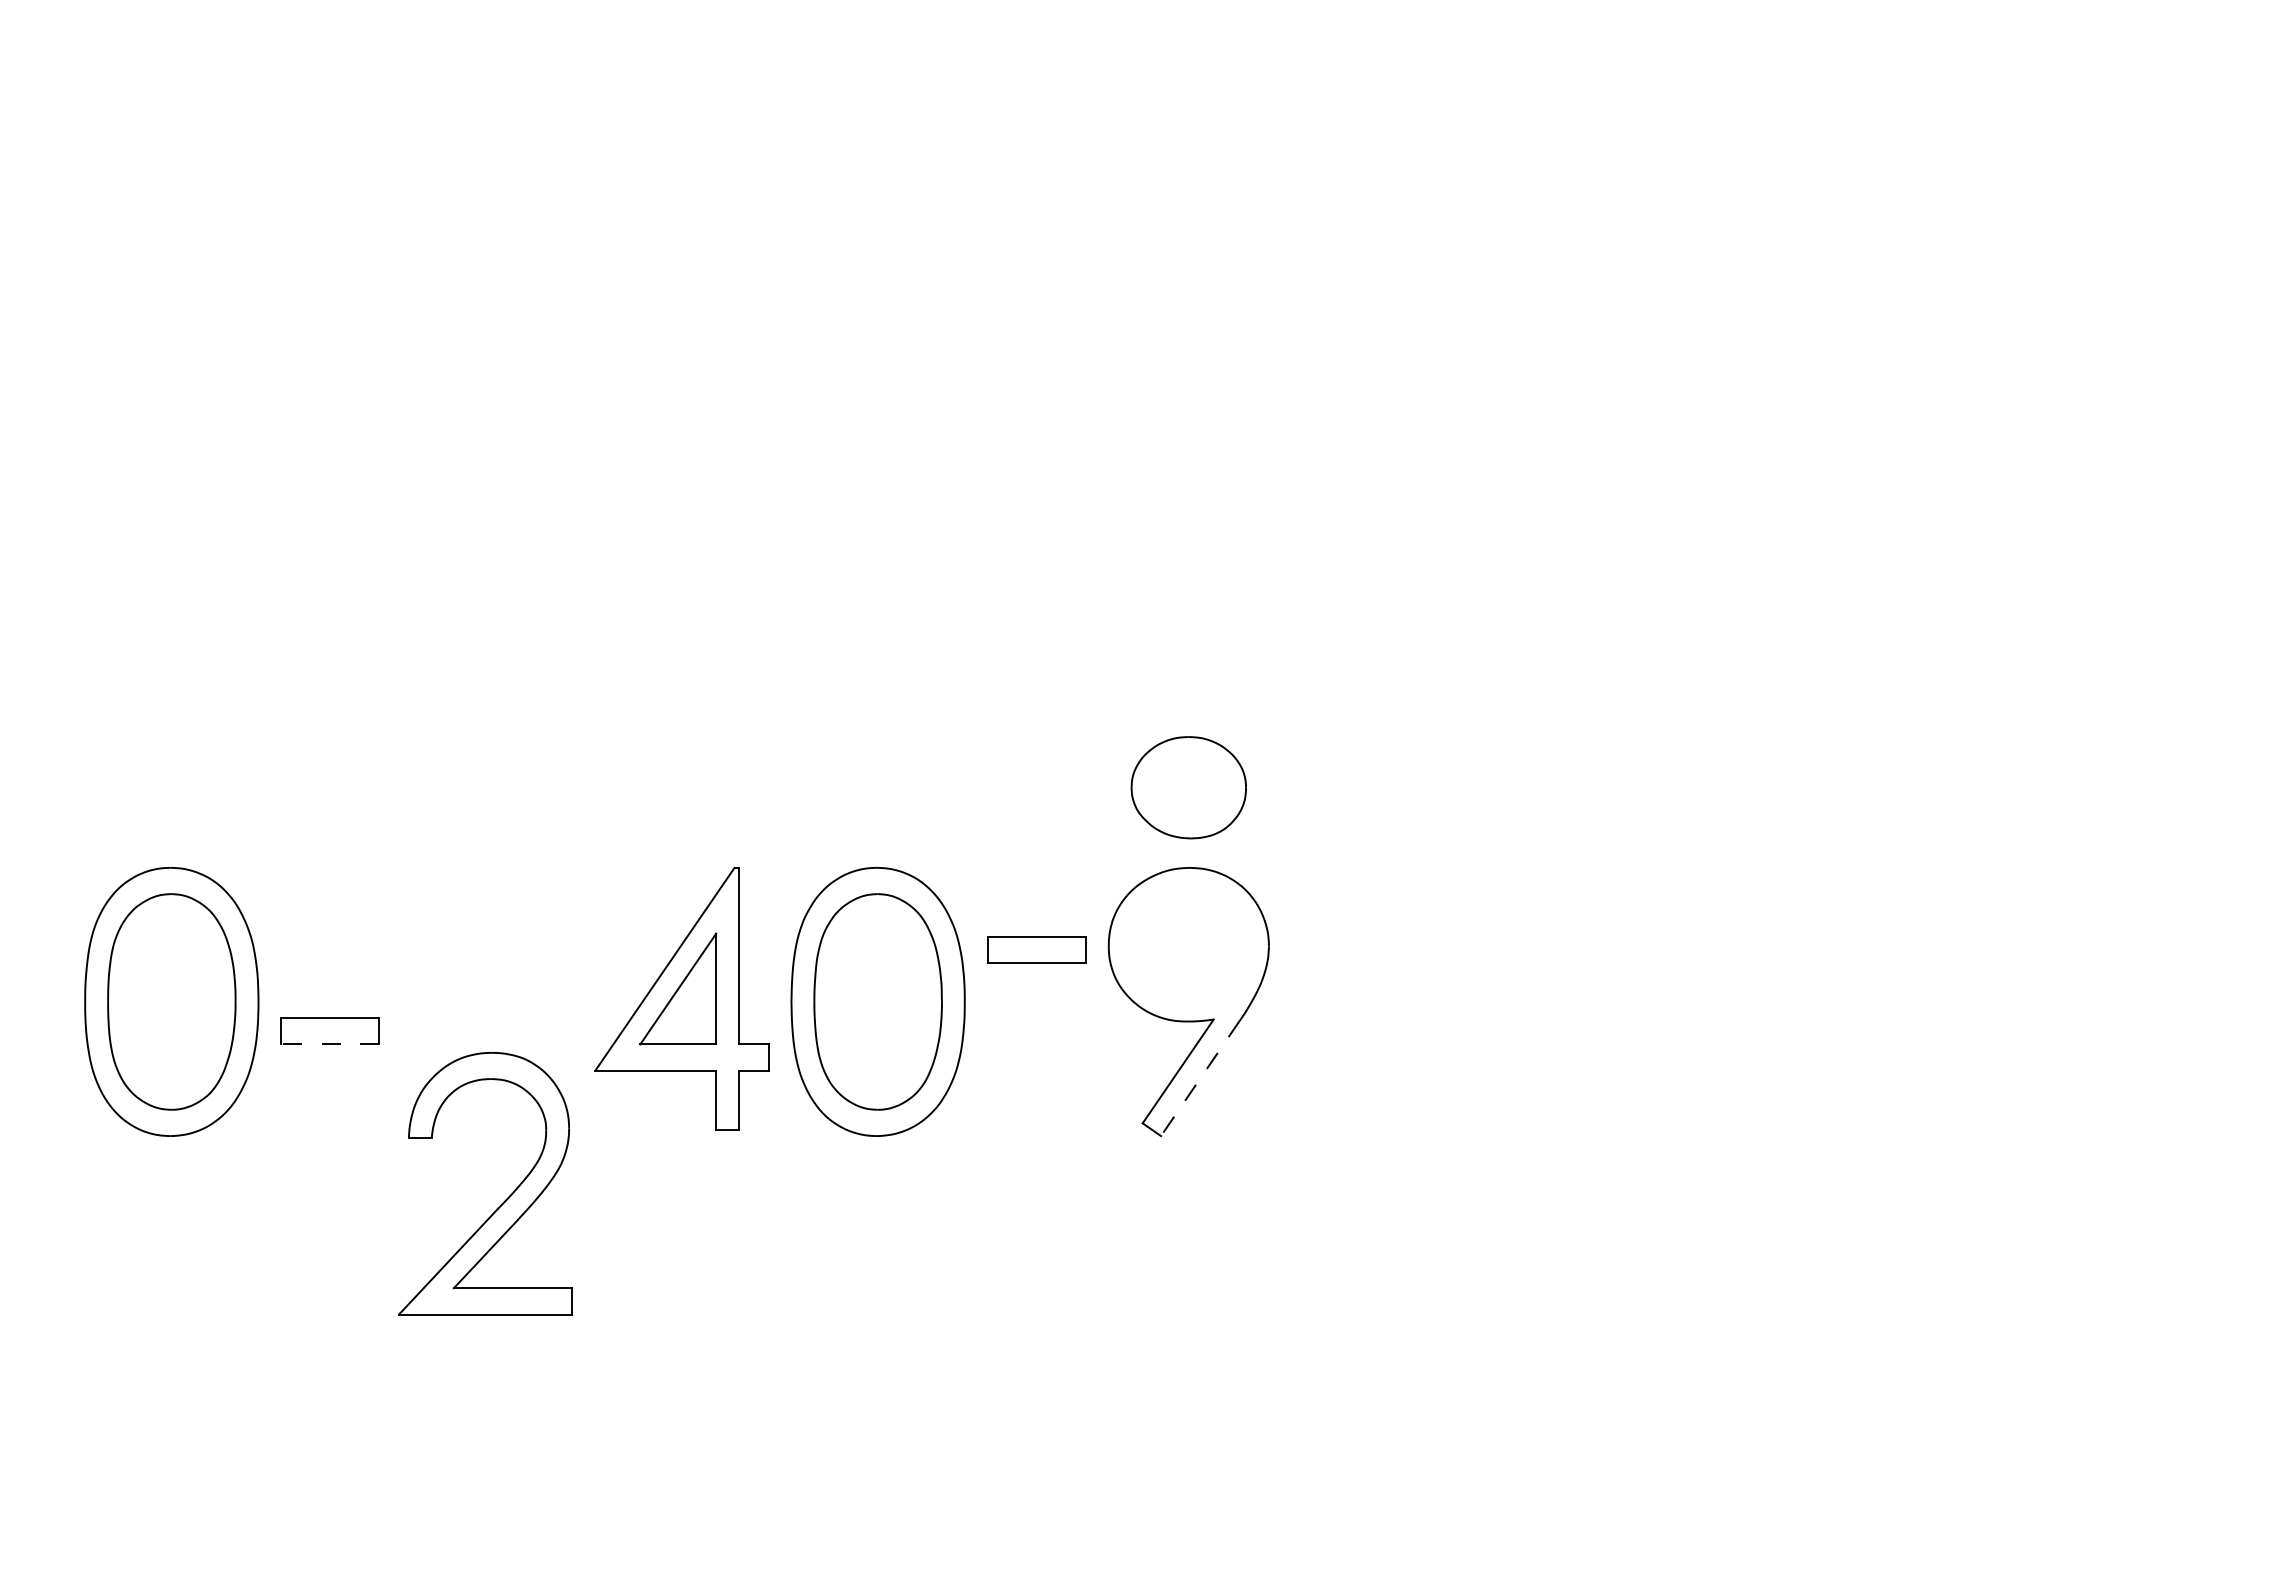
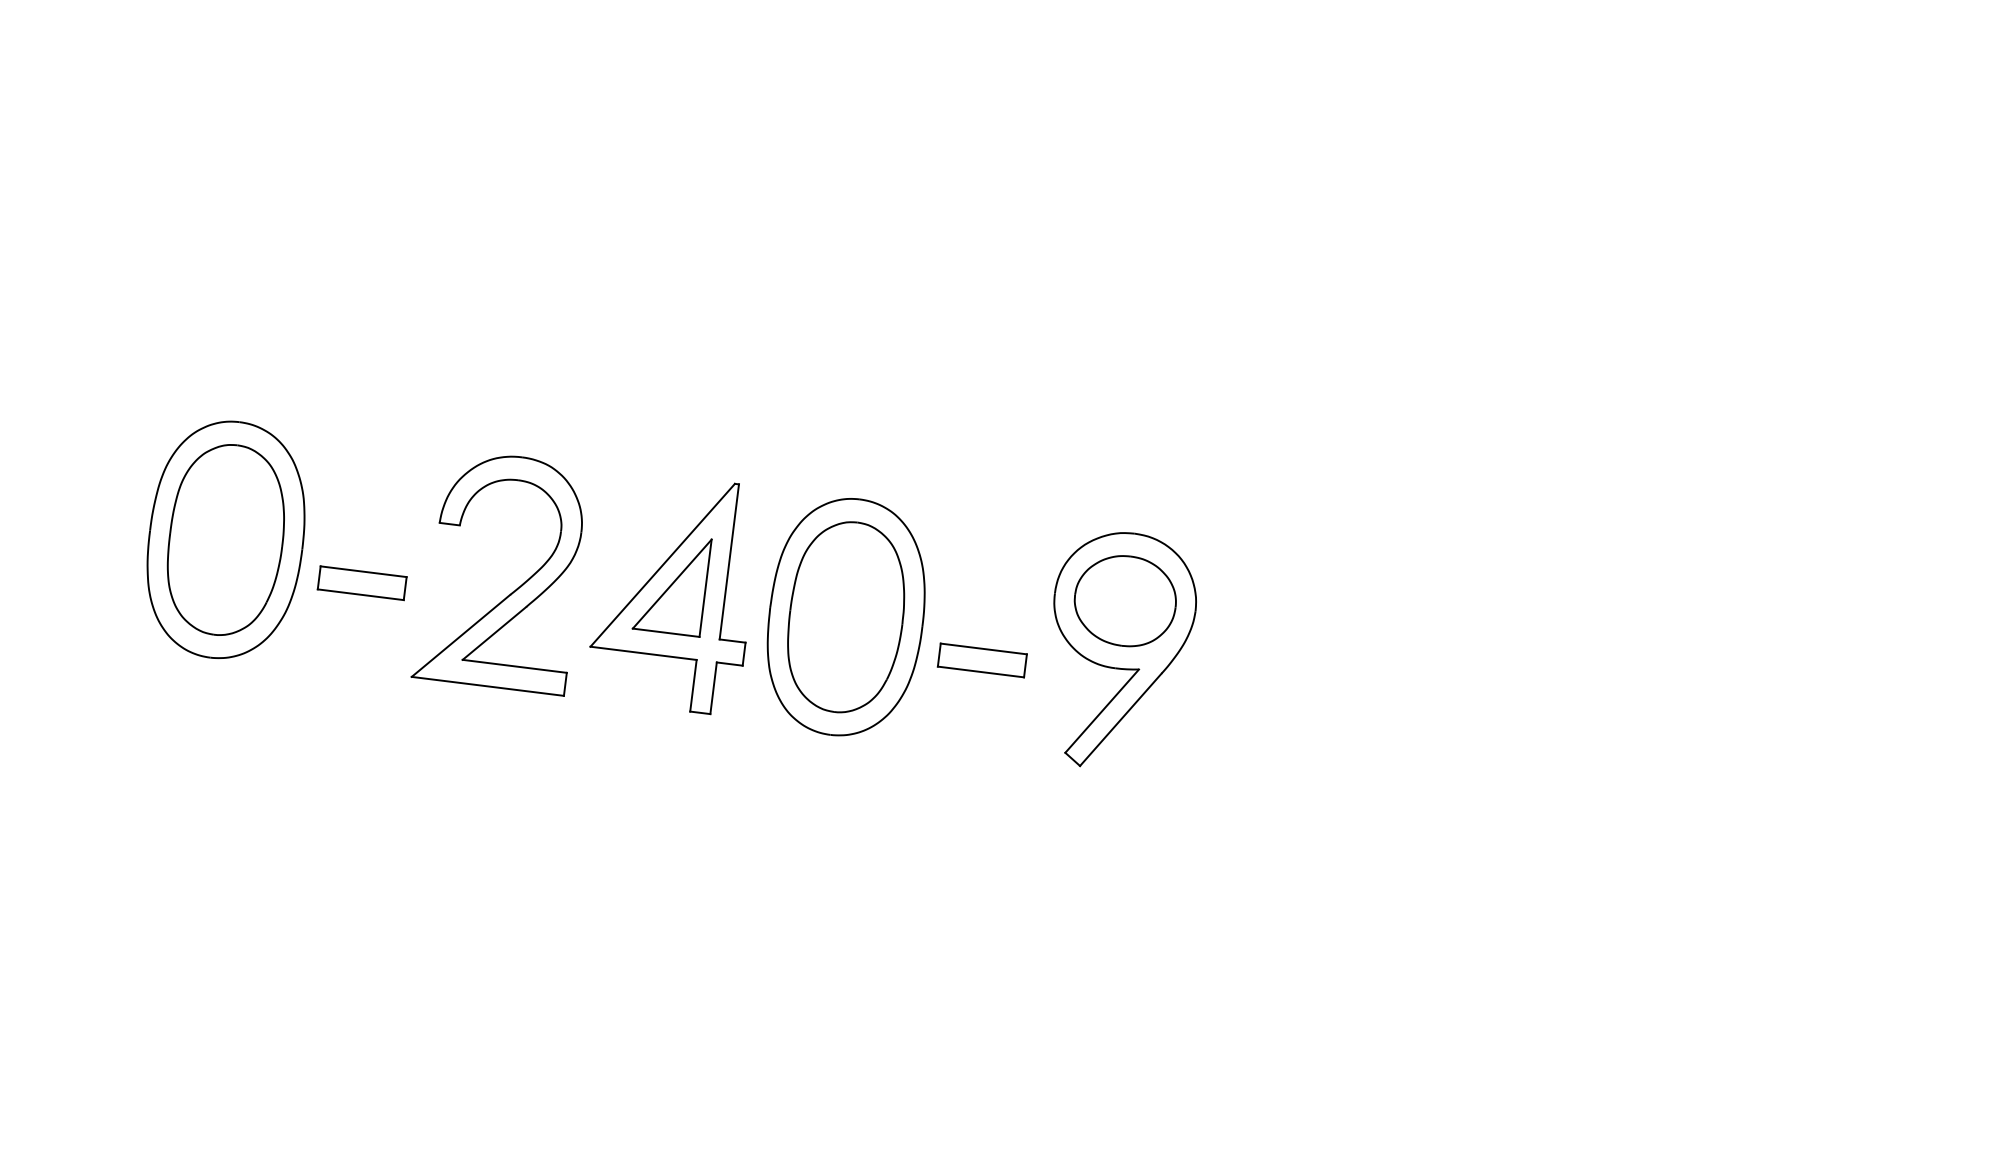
part: (1188, 787) -> (1125, 600), moved
part: (1036, 949) -> (982, 659), moved
line: (330, 1044) -> (360, 594), dashed -> solid
line: (1200, 1078) -> (1120, 719), dashed -> solid
part: (503, 1201) -> (515, 589), moved

